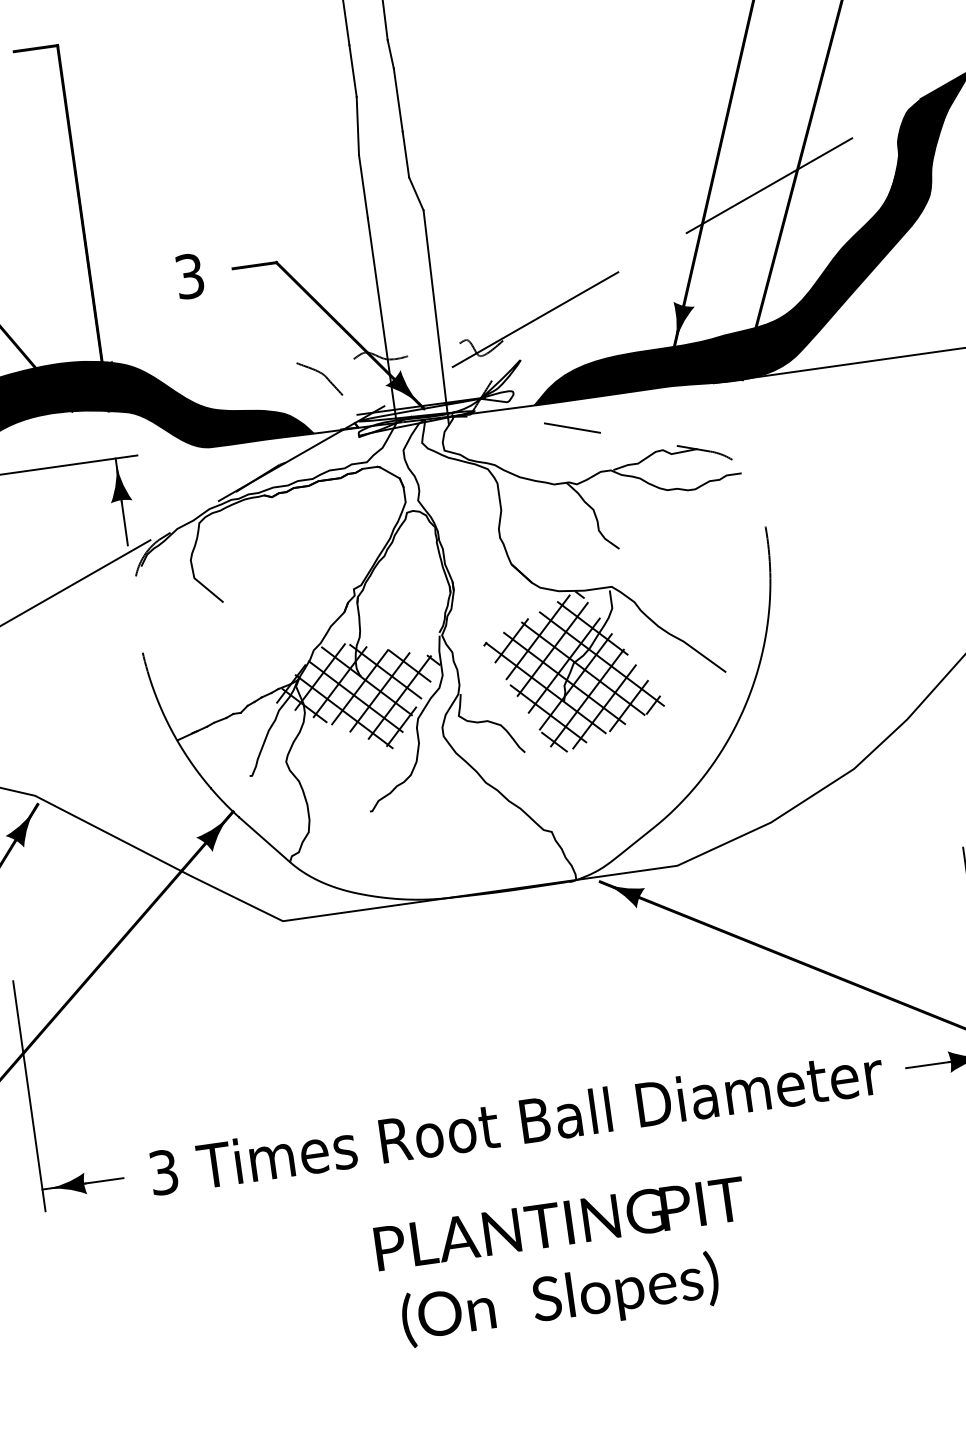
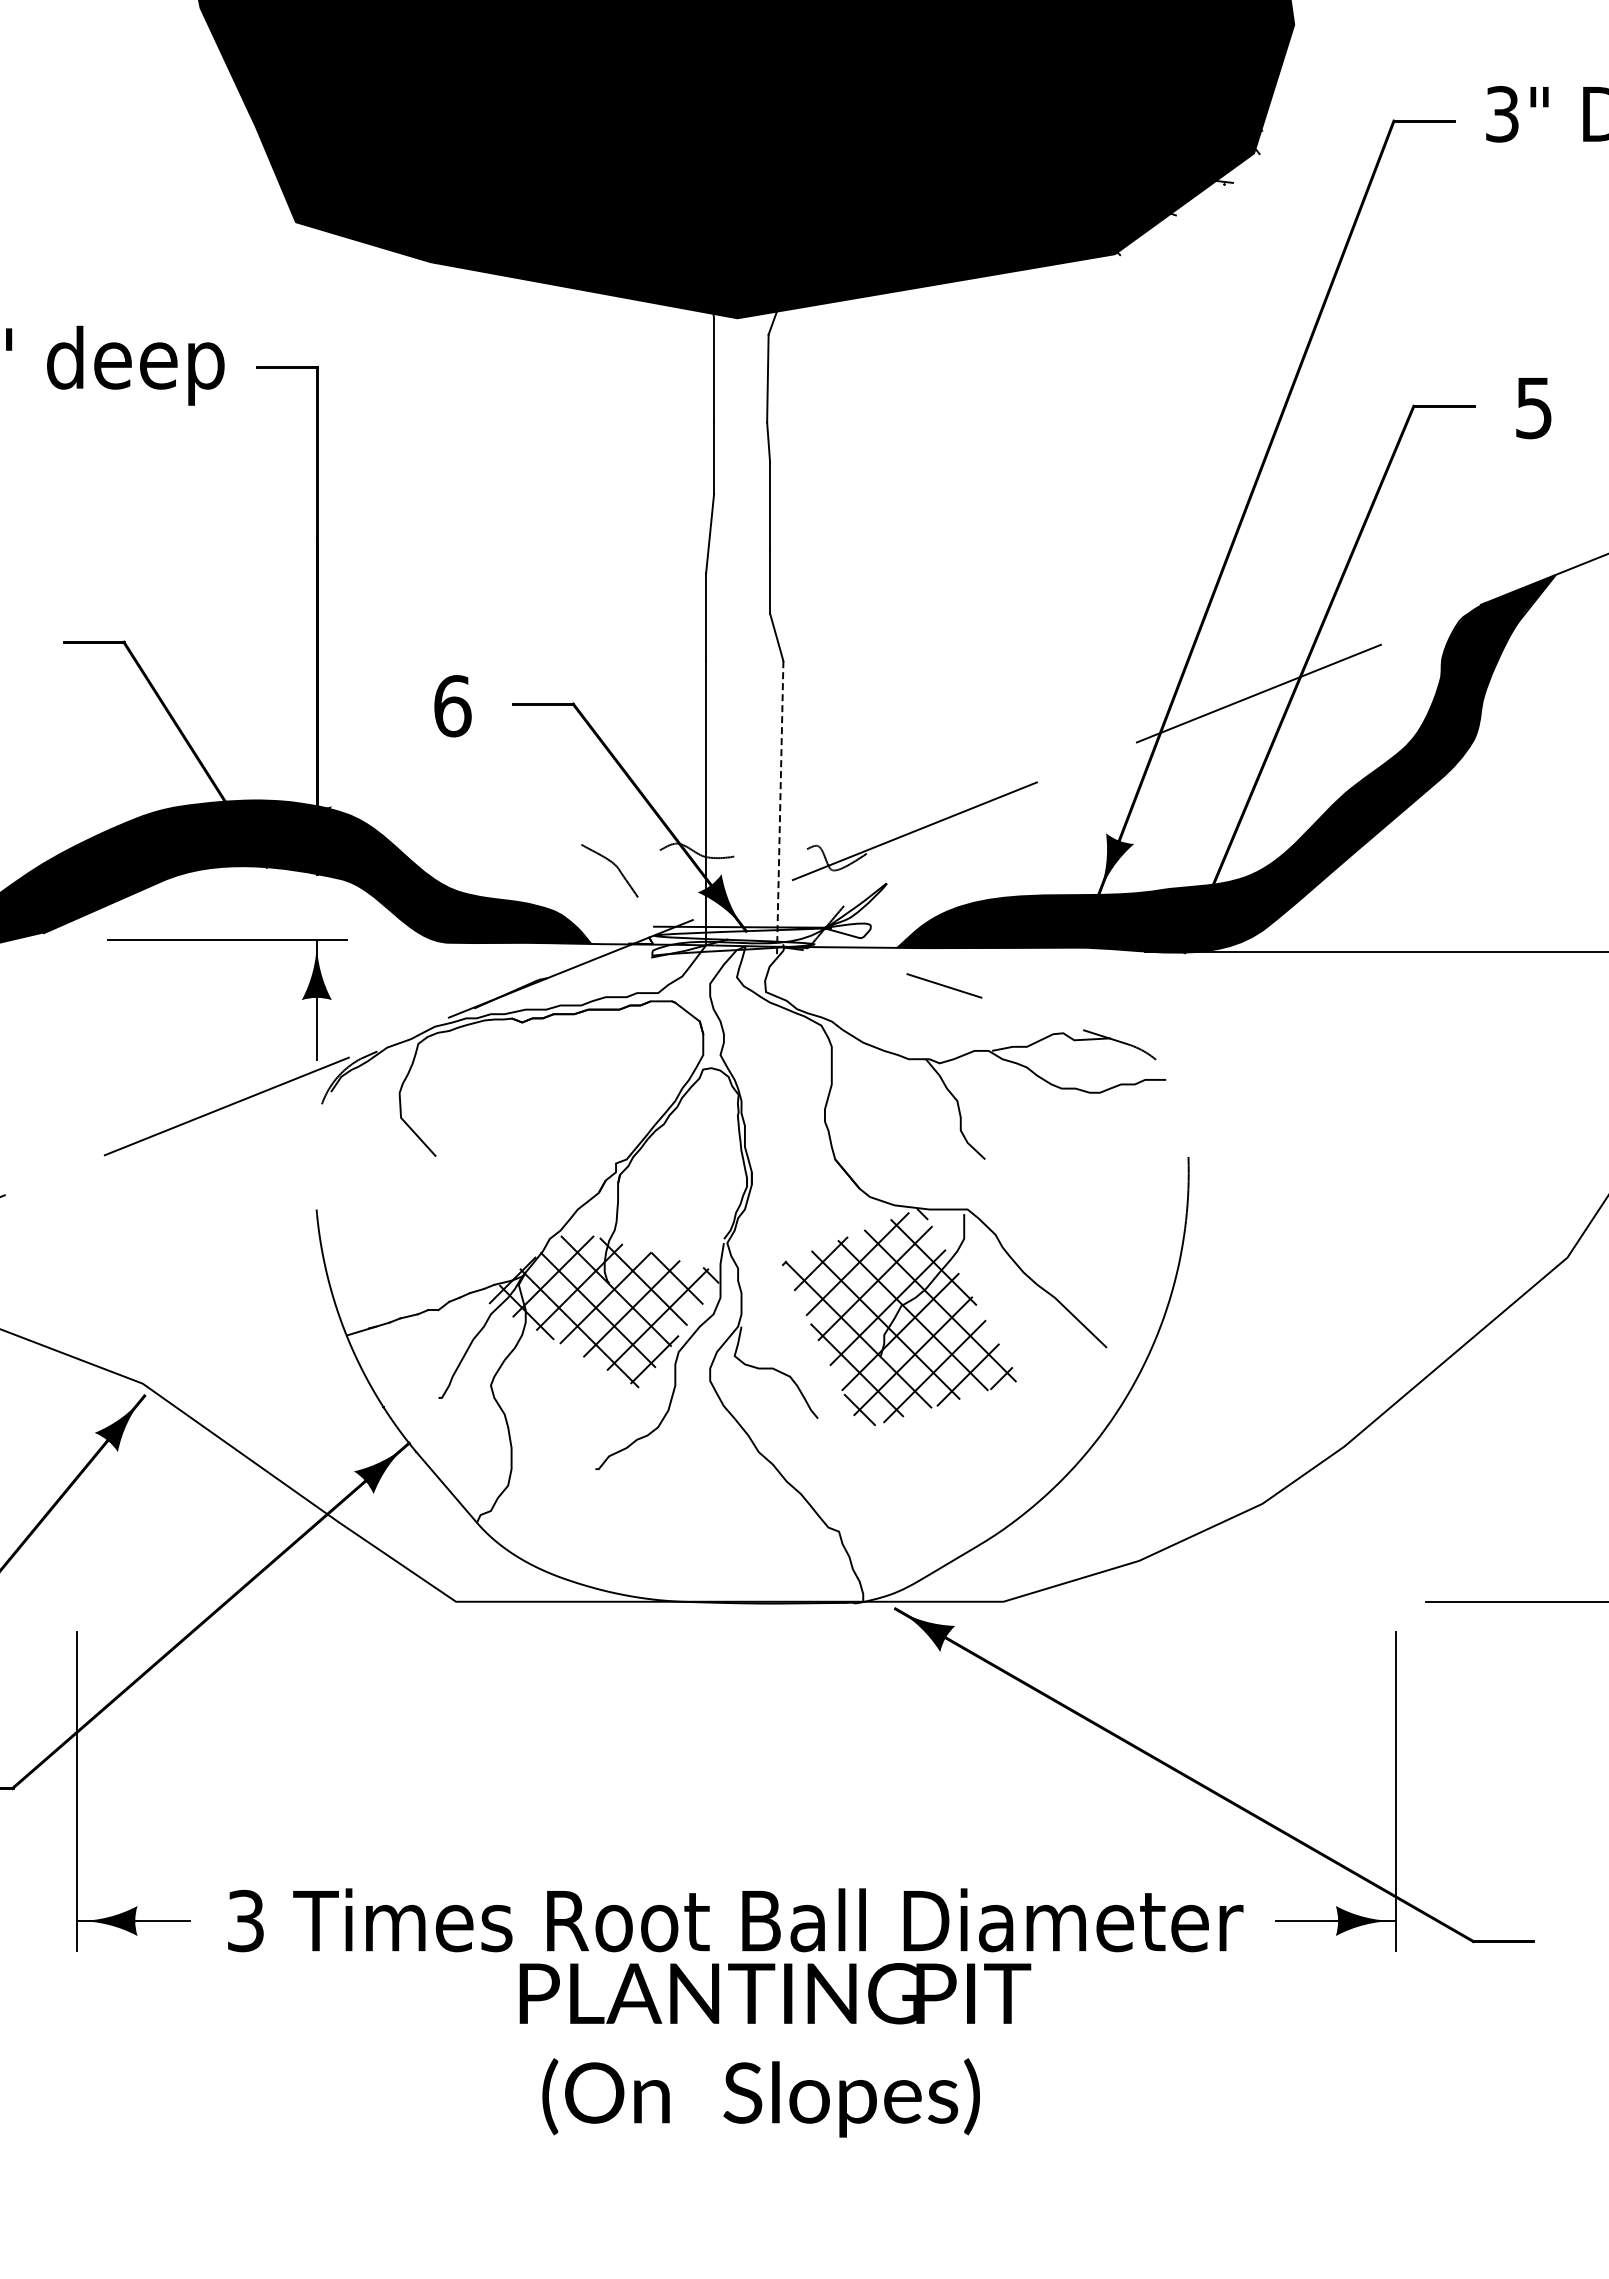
text: (189, 276) -> (452, 706), 3 -> 6
line: (436, 317) -> (780, 809), solid -> dashed
text: (565, 1264) -> (775, 2050), moved

